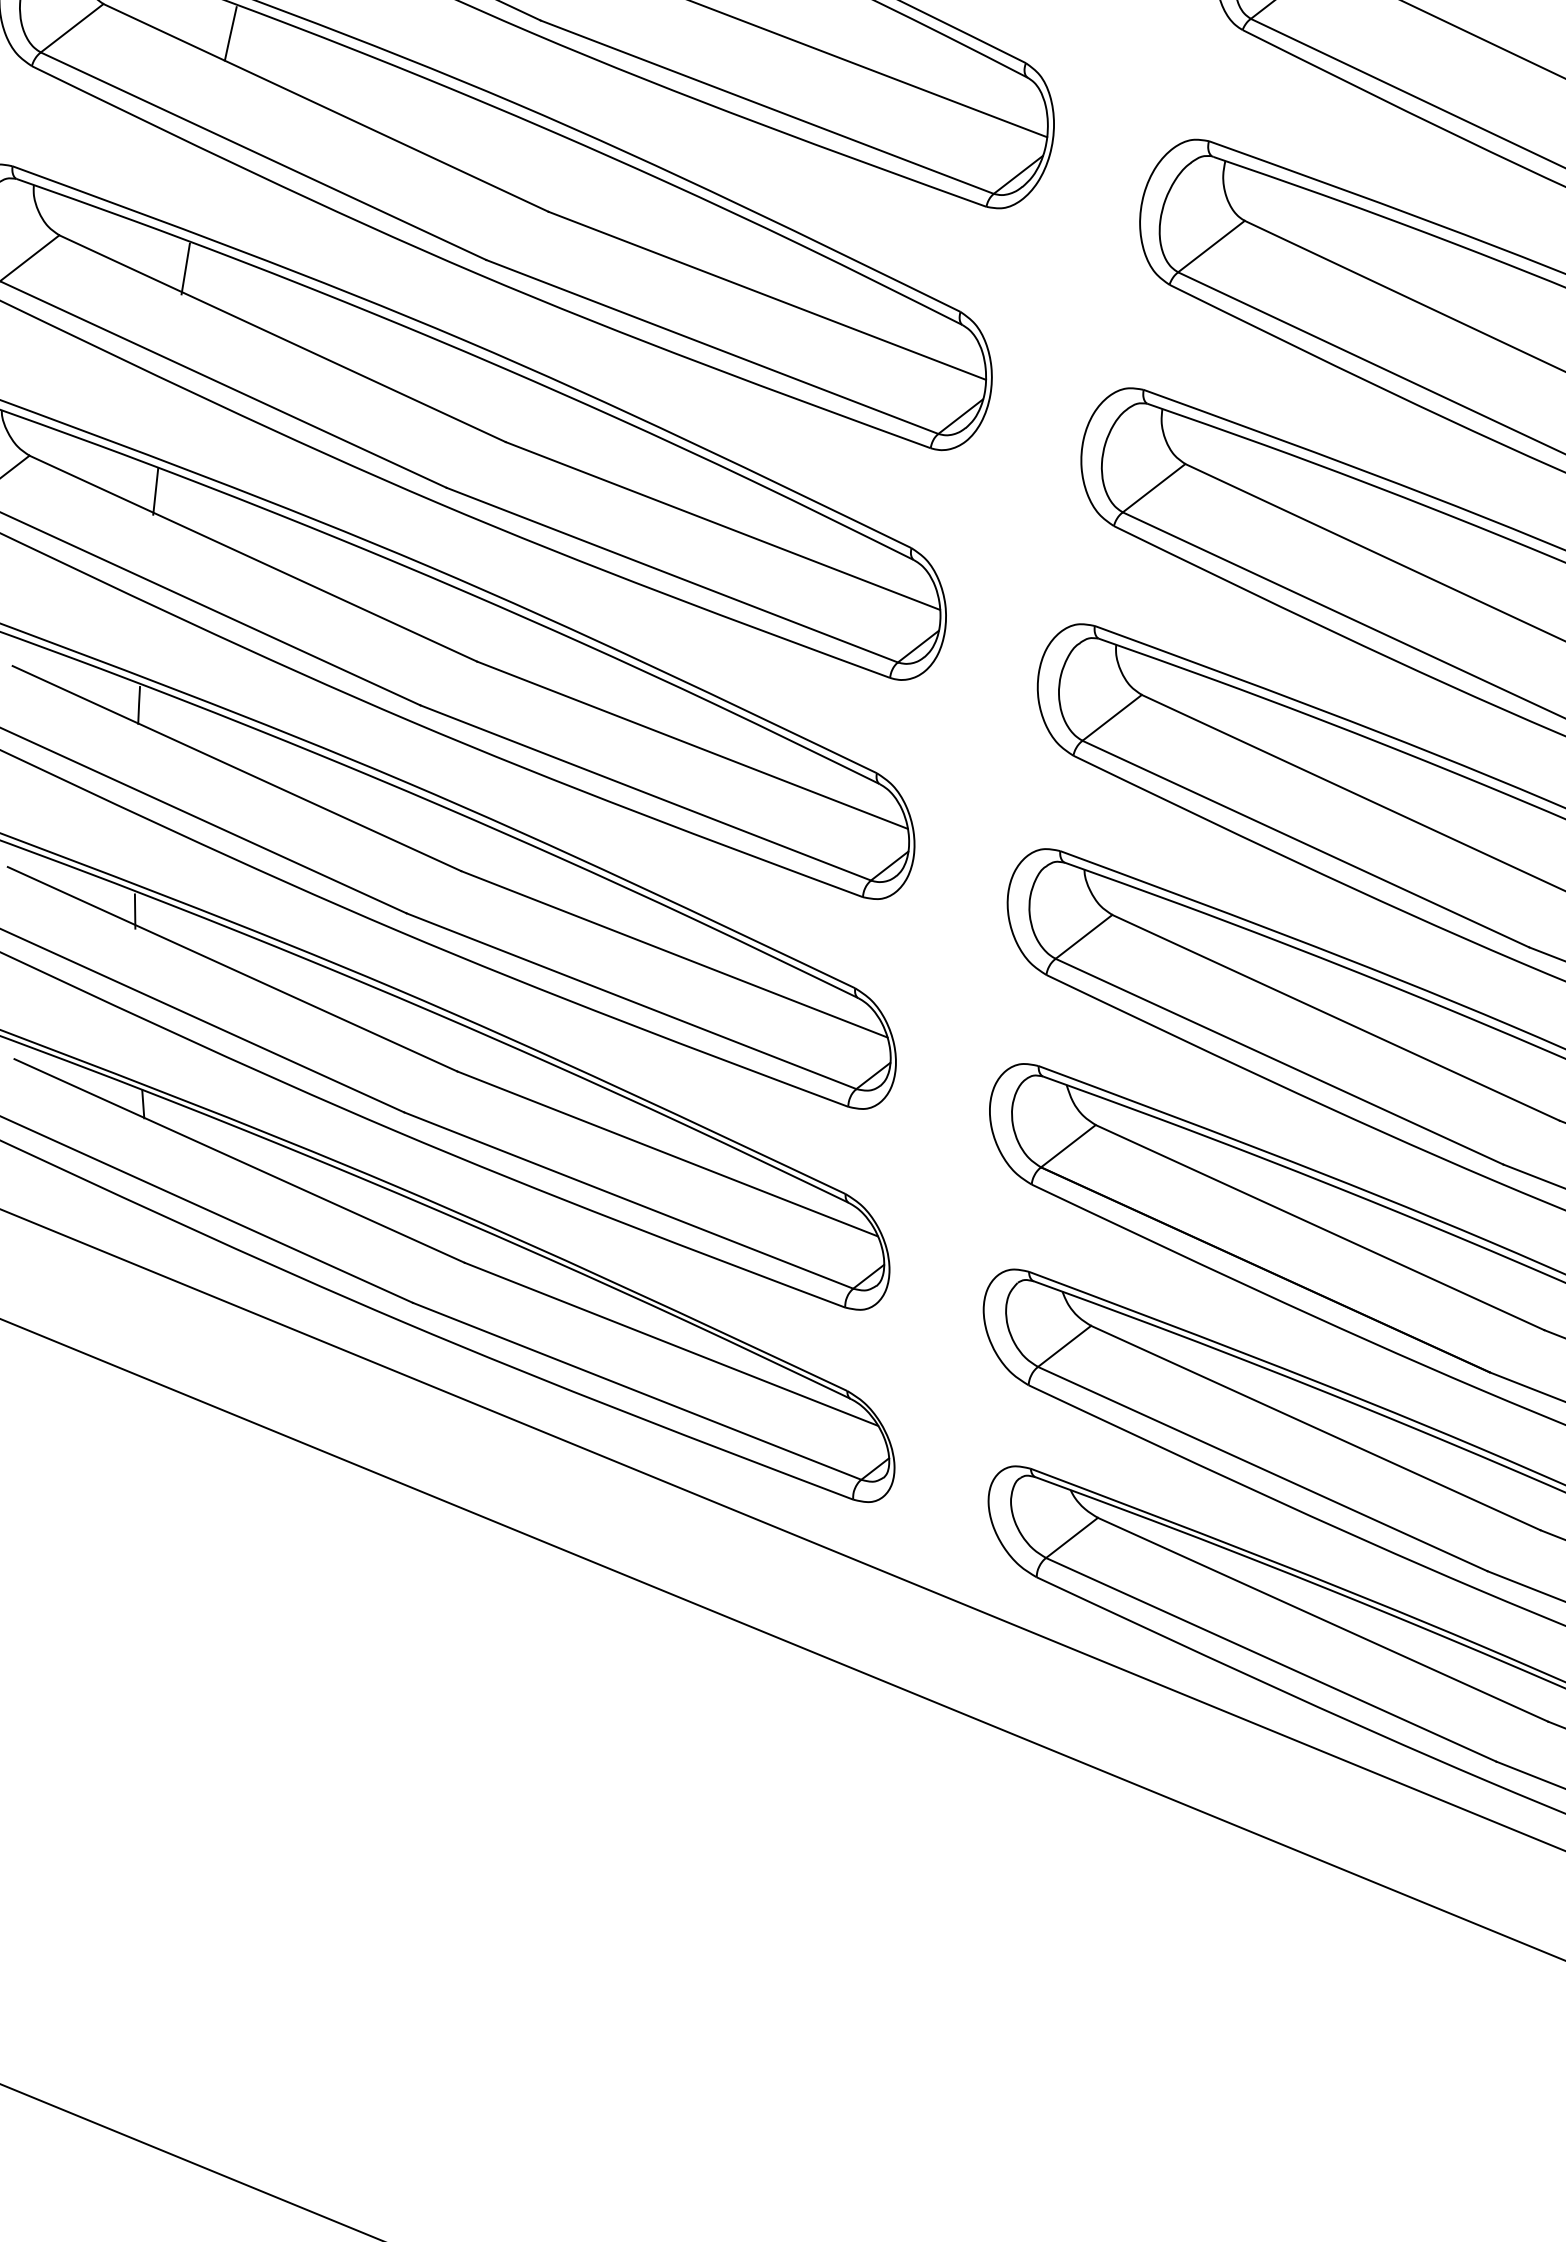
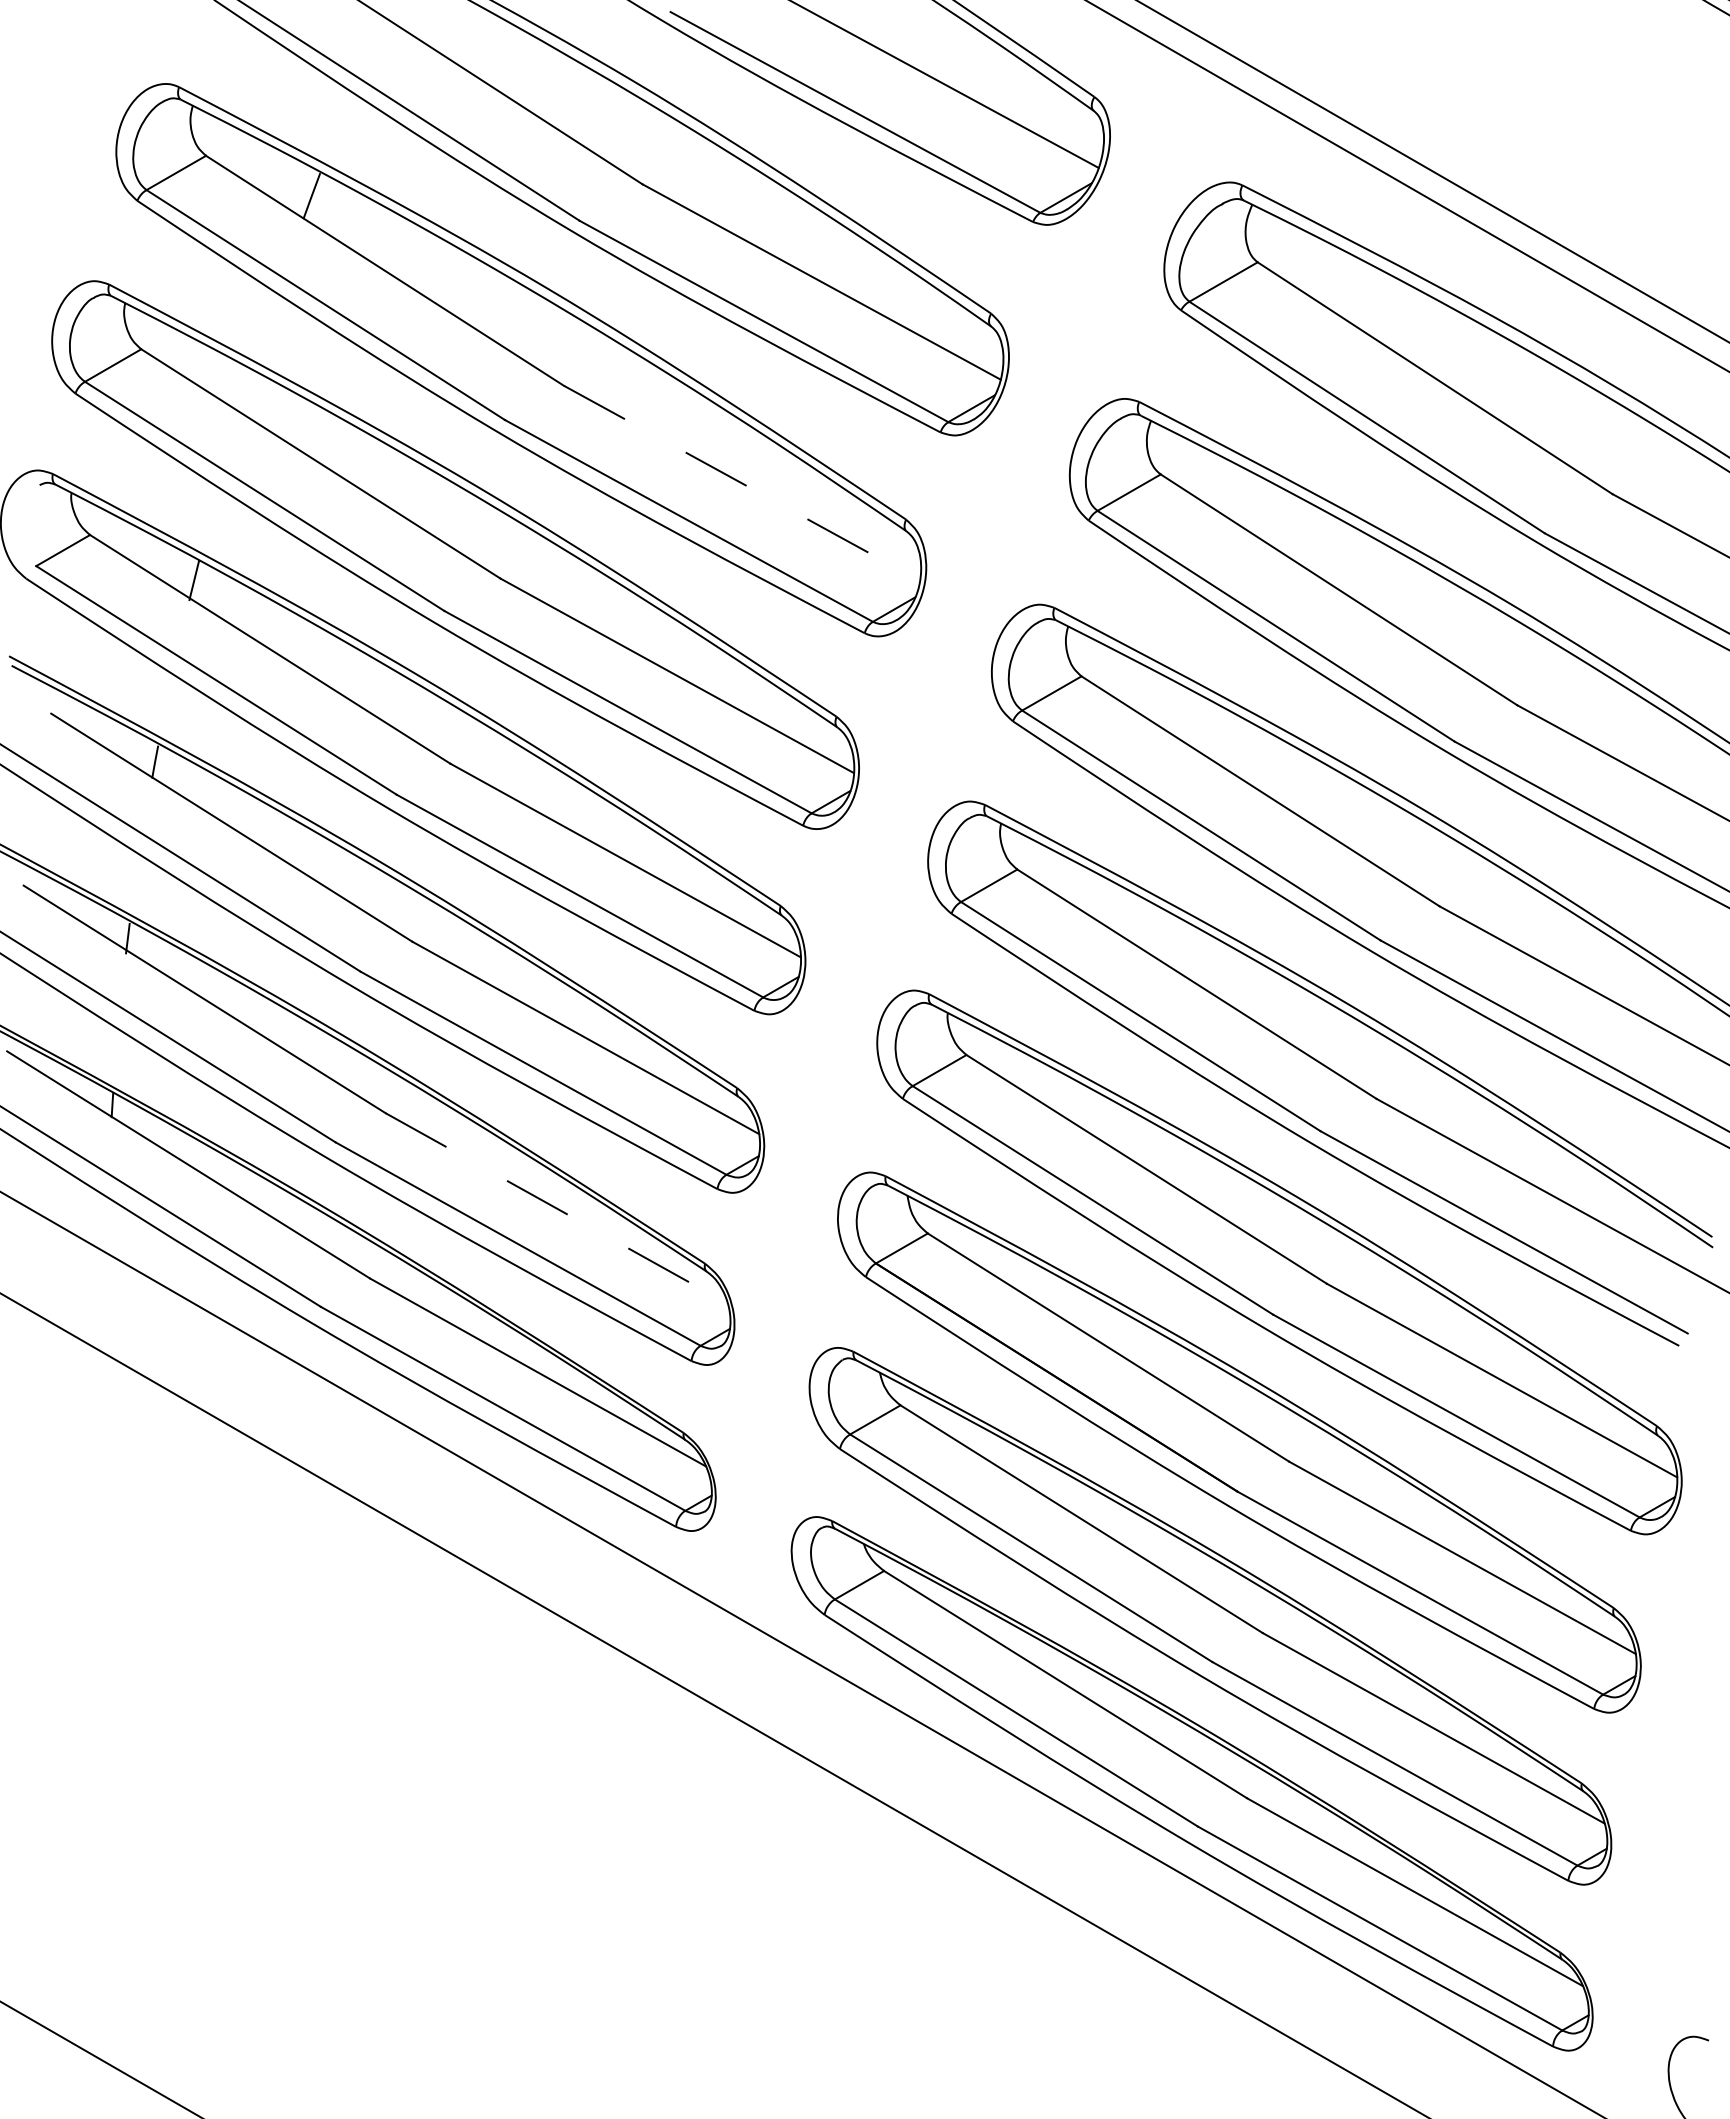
line: (185, 268) -> (245, 392), removed
line: (767, 295) -> (742, 483), solid -> dashed
line: (667, 1153) -> (556, 1208), solid -> dashed

